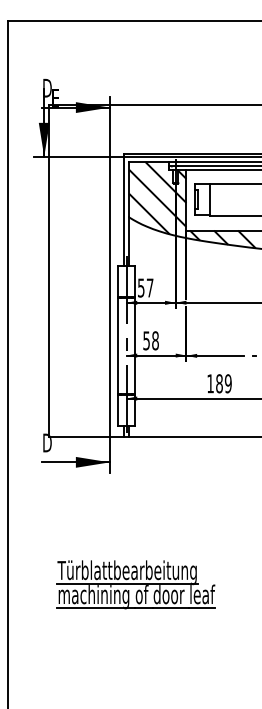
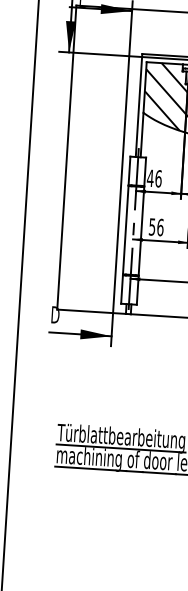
text: (145, 287) -> (154, 178), 57 -> 46
text: (155, 340) -> (160, 227), 58 -> 56

